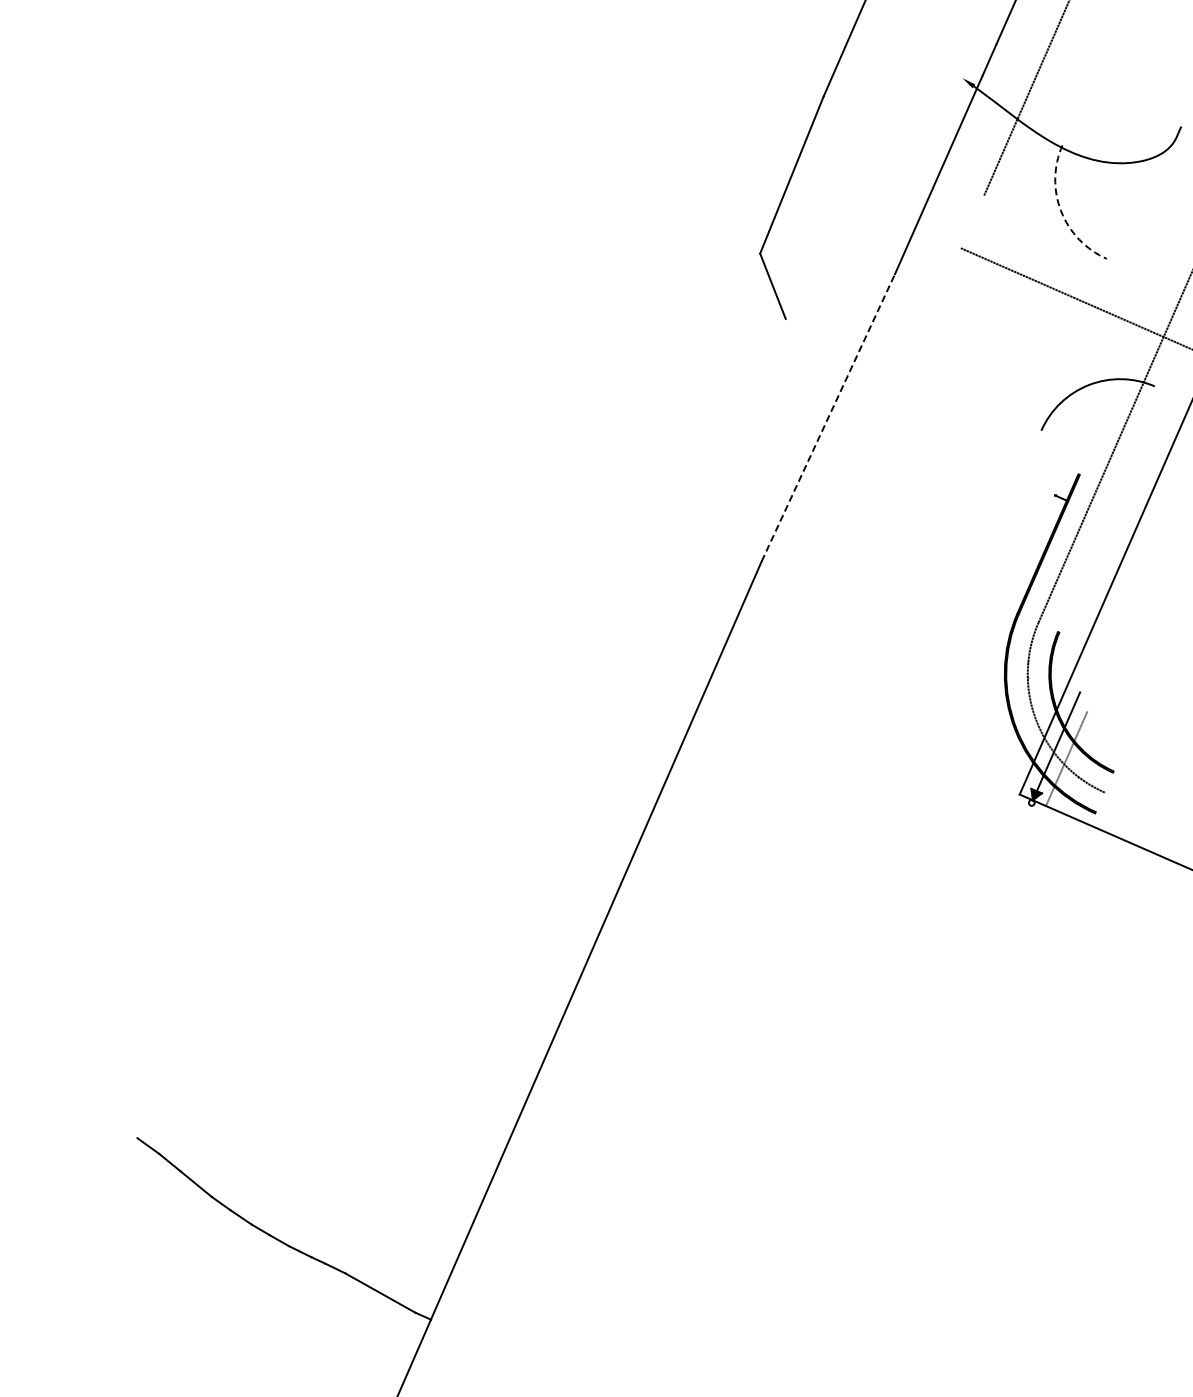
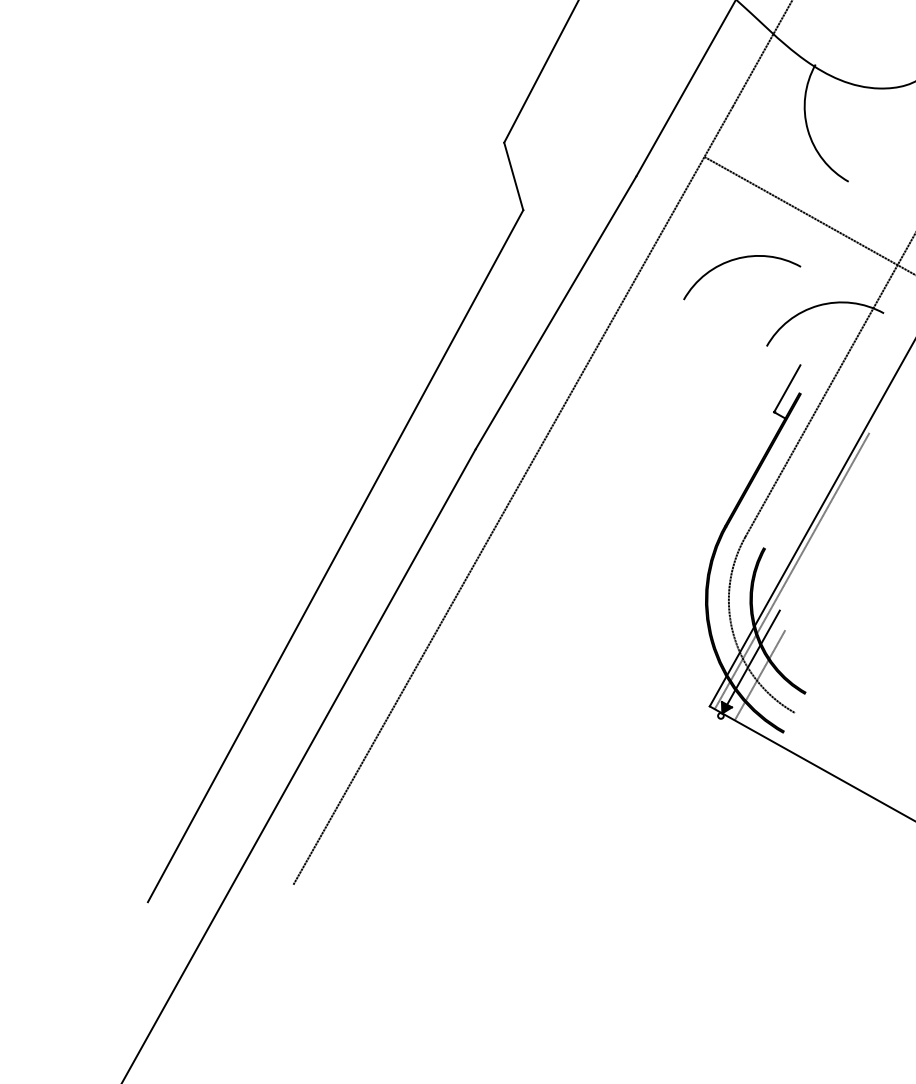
arc: (1061, 211) -> (808, 130), dashed -> solid
arc: (1001, 348) -> (735, 260), added
line: (828, 417) -> (556, 312), dashed -> solid
line: (1065, 470) -> (786, 388), added
line: (803, 603) -> (513, 495), added
line: (1087, 651) -> (791, 570), added
line: (632, 681) -> (335, 556), added

